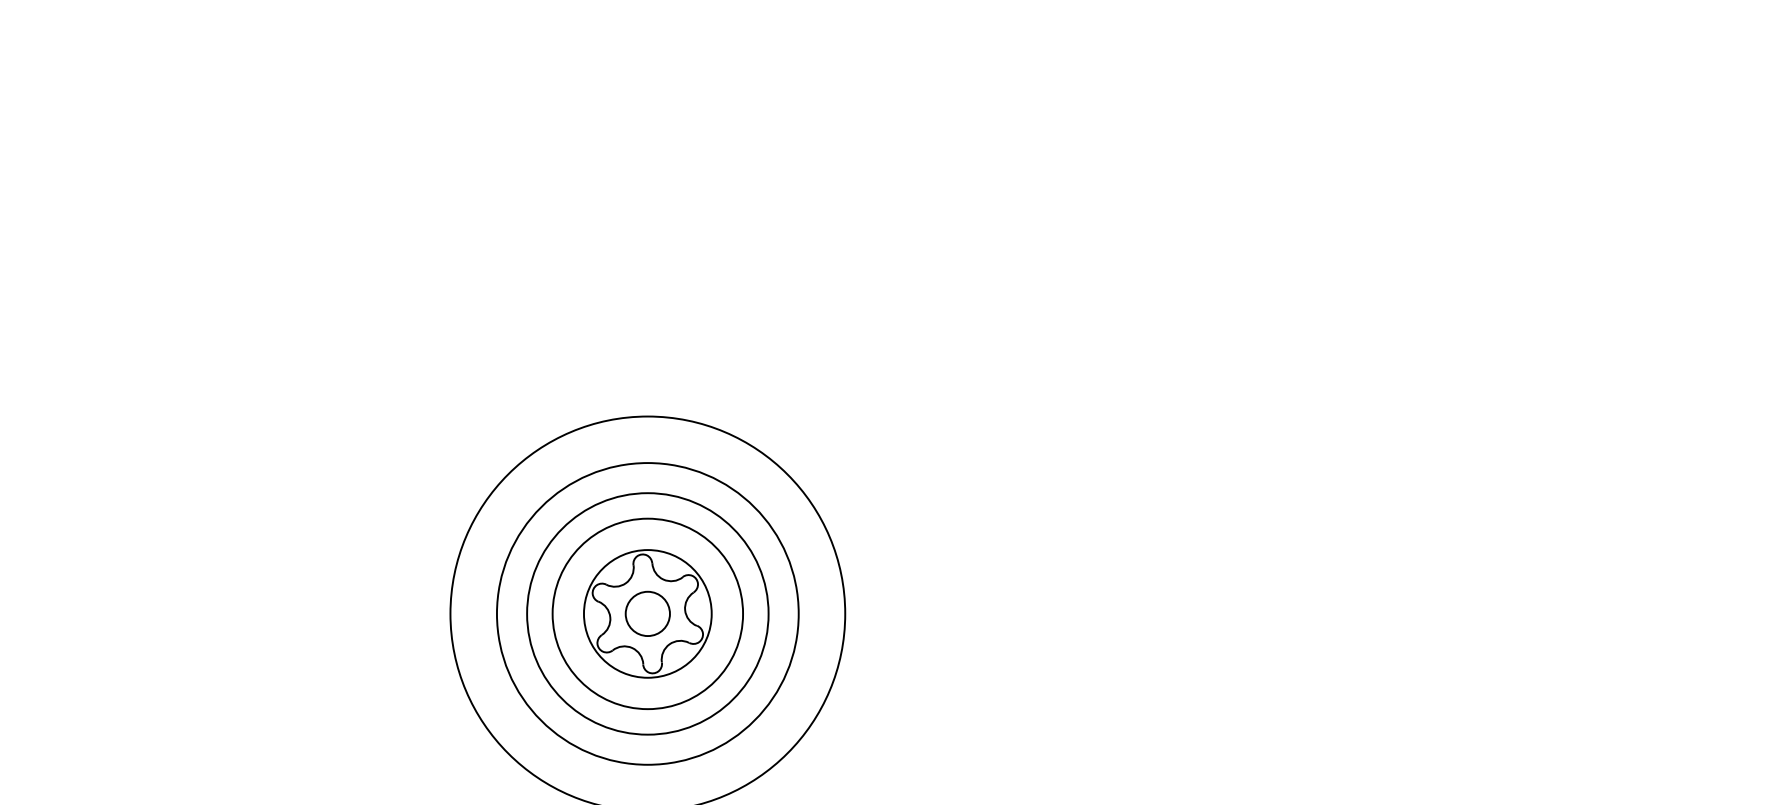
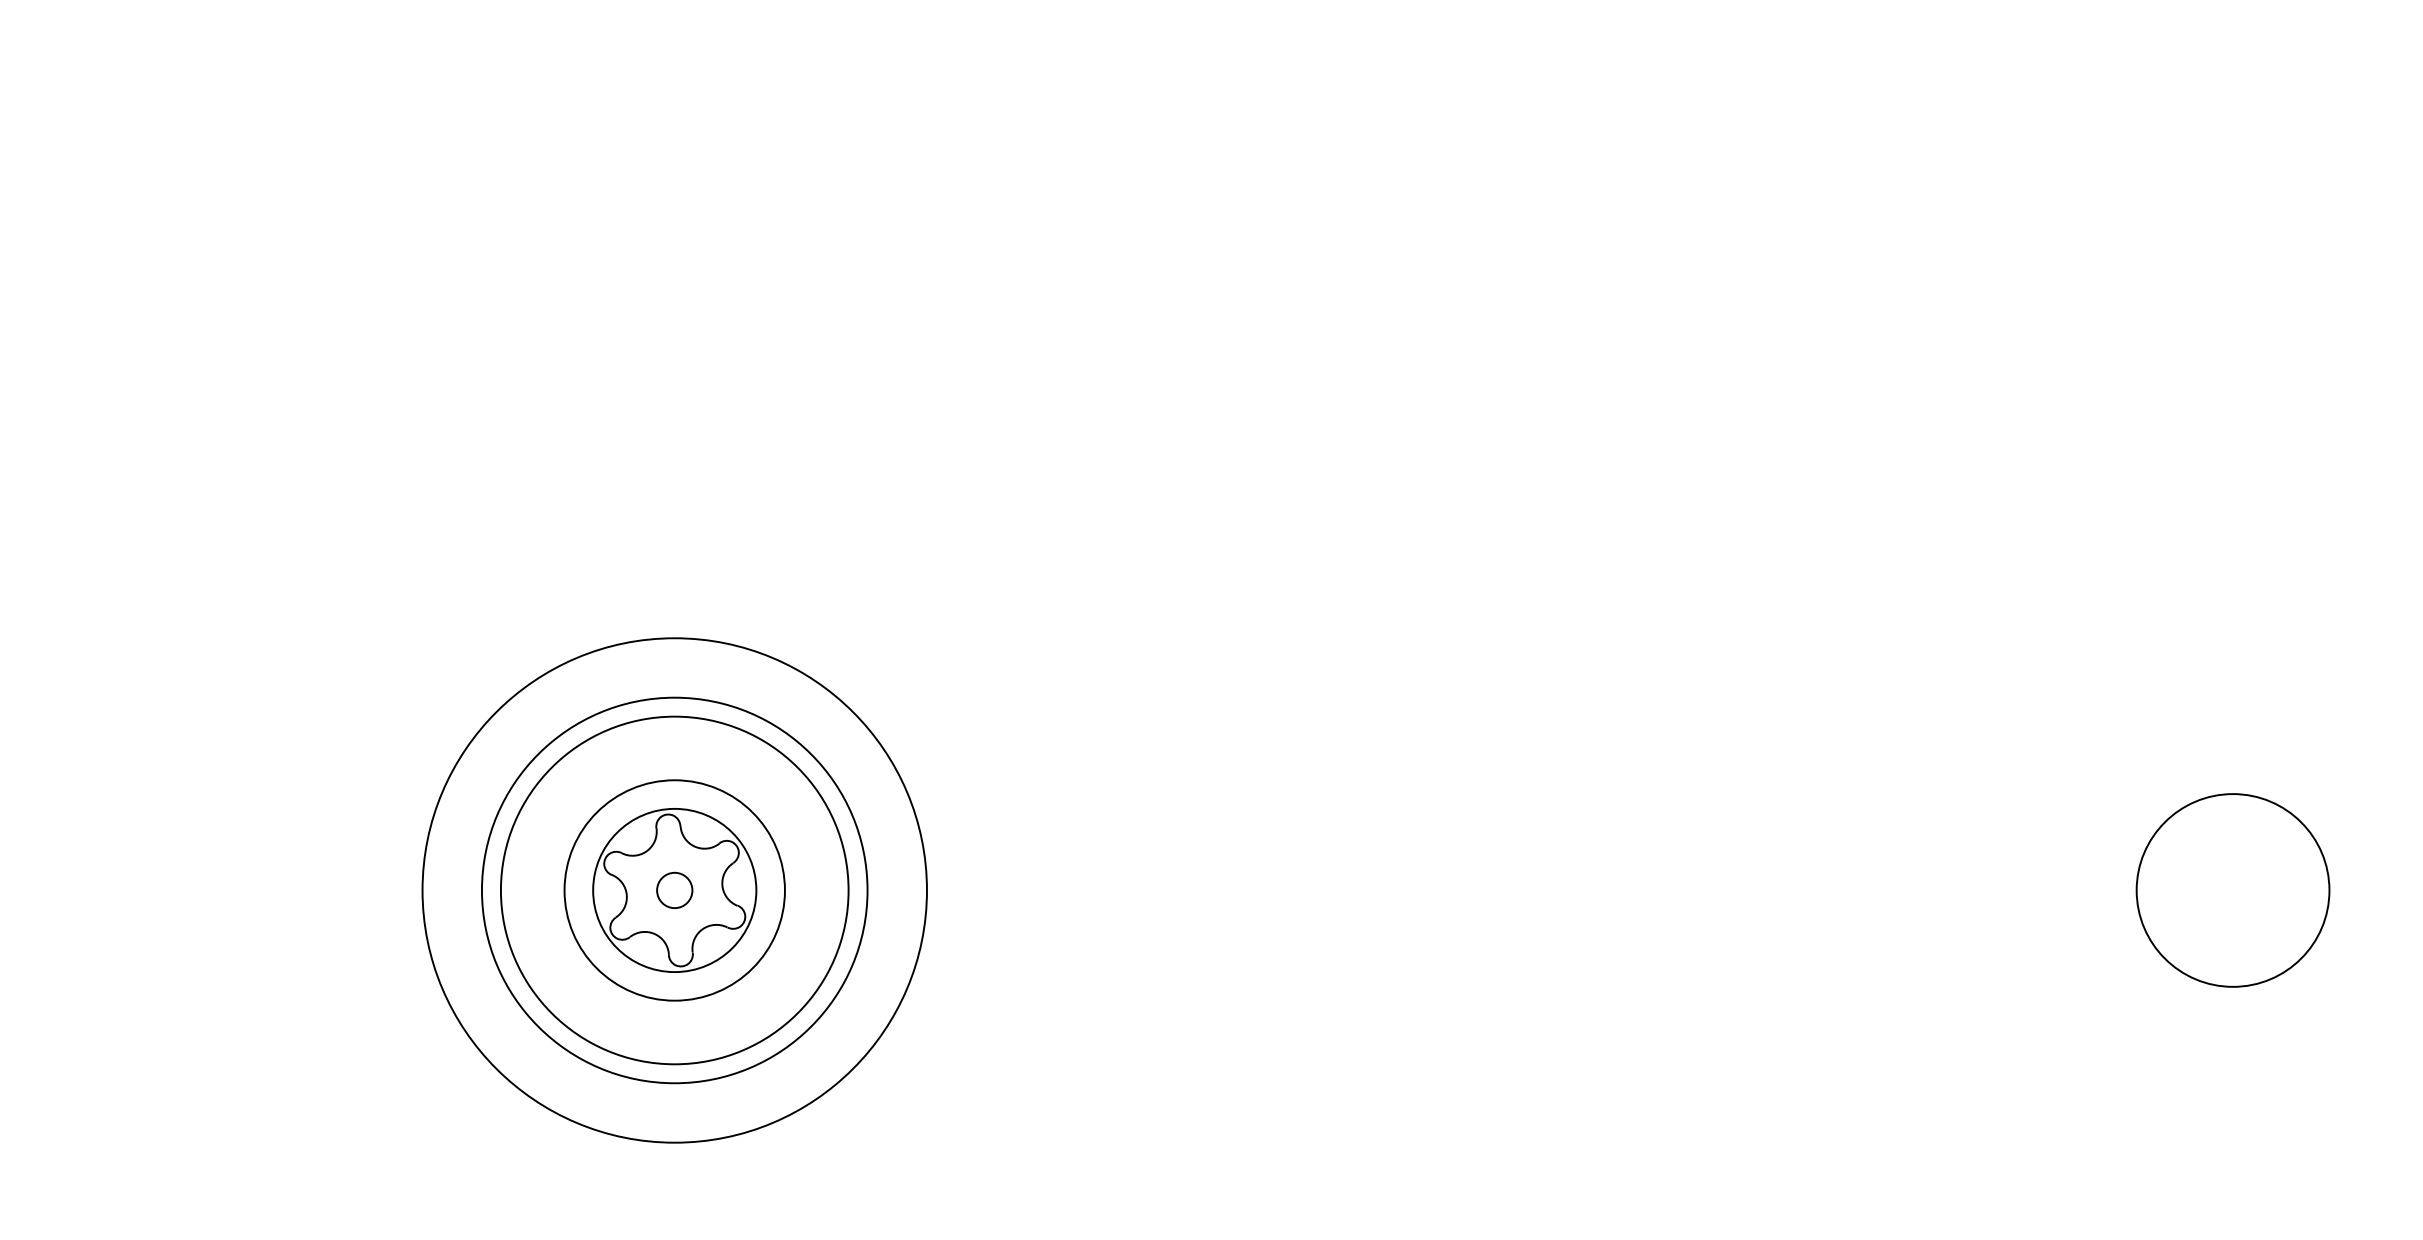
circle: (647, 613) -> (674, 890), size x0.62
circle: (647, 613) -> (674, 890), size x0.71
circle: (647, 613) -> (674, 890), size x1.43

